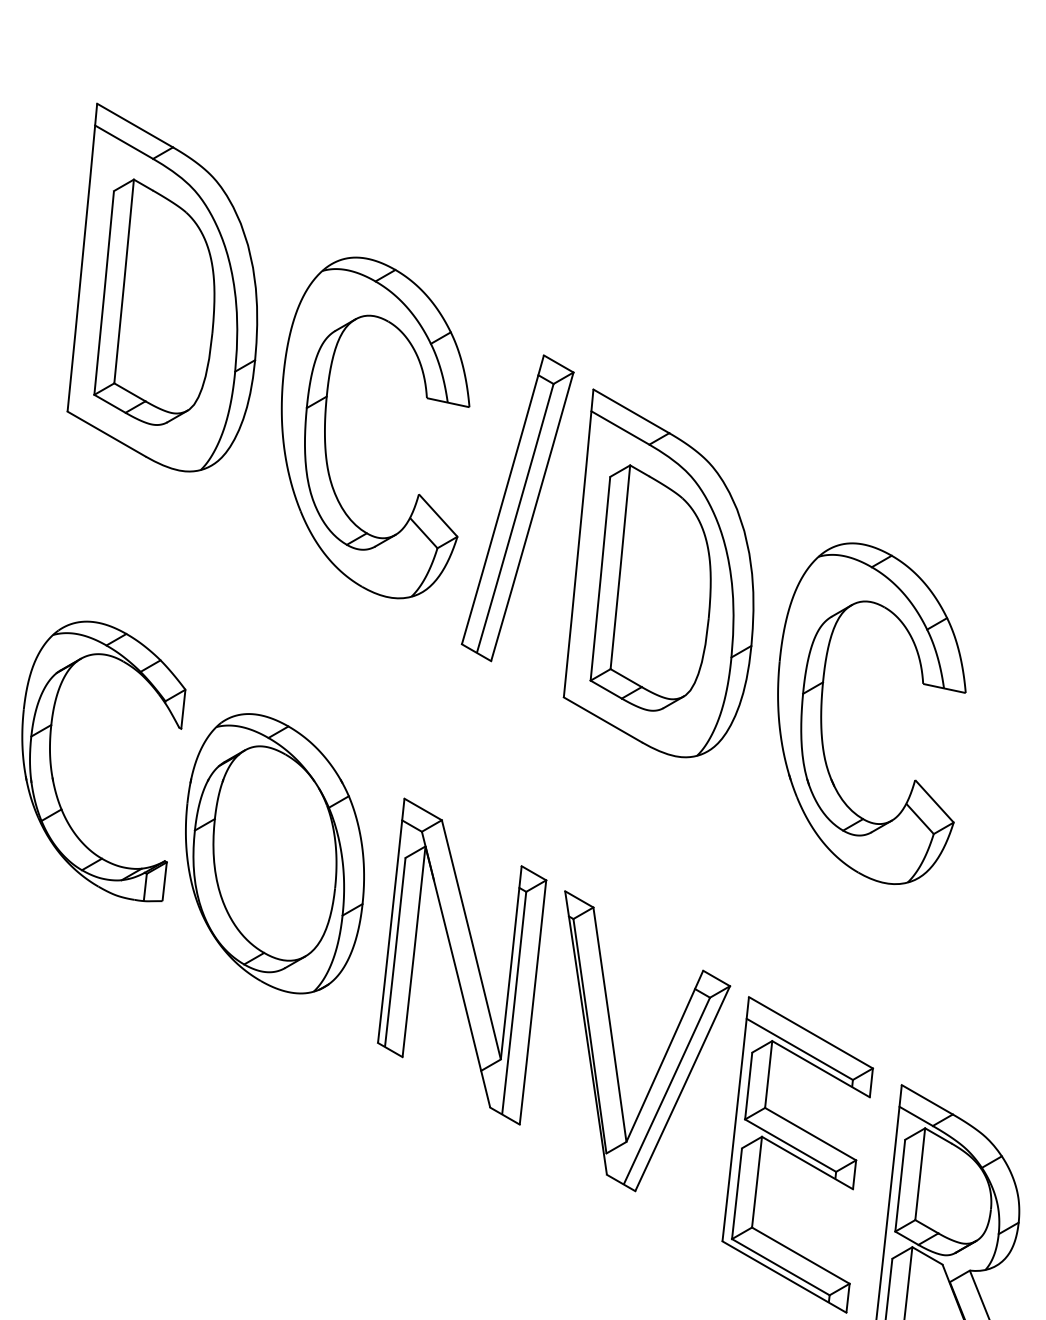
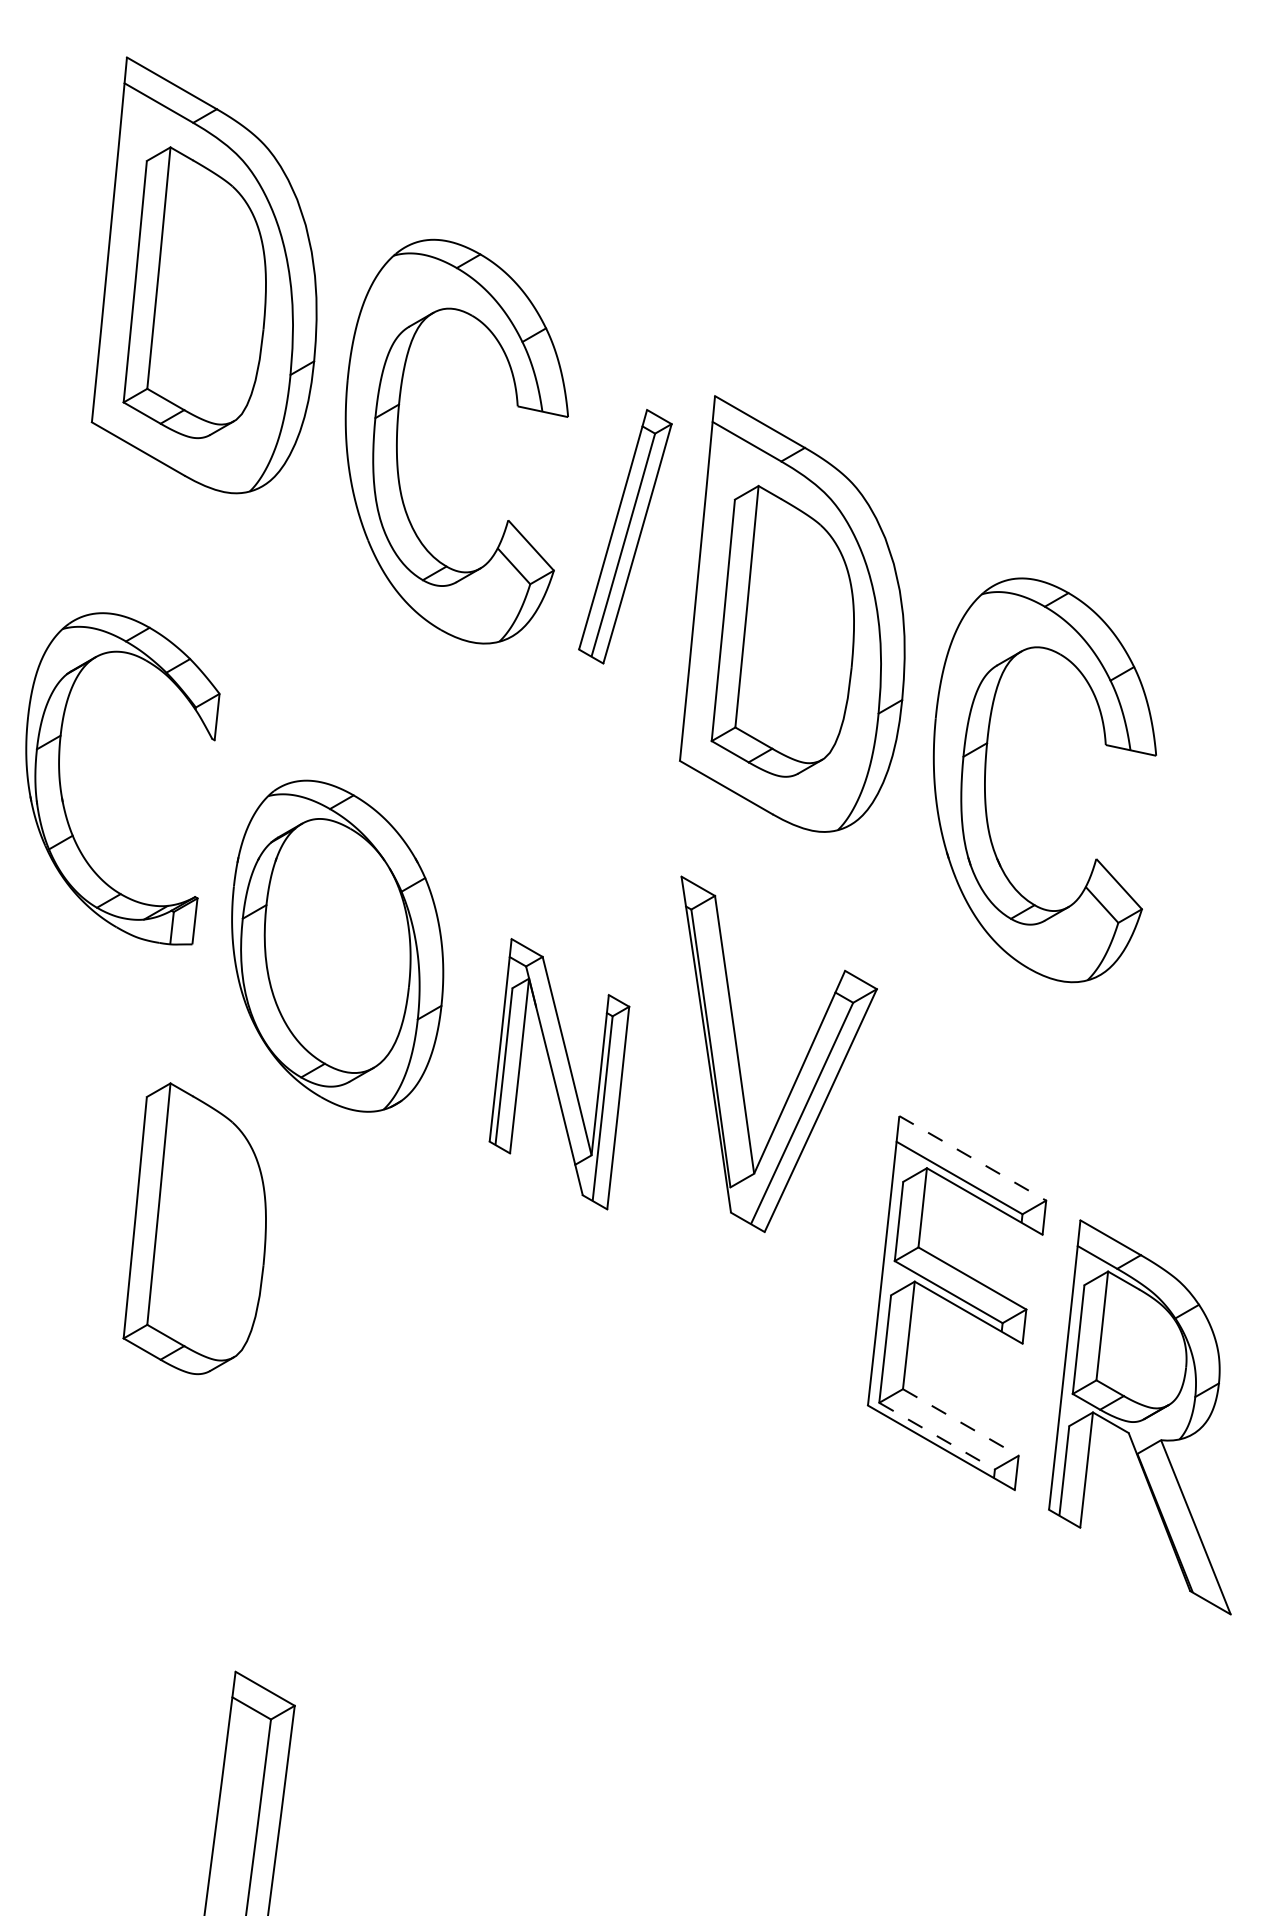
part: (517, 507) -> (625, 536), size x0.7
part: (52, 767) -> (61, 785), moved
part: (462, 961) -> (559, 1074), size x0.7
line: (810, 1032) -> (972, 1158), solid -> dashed
part: (666, 1050) -> (801, 1065), moved
part: (154, 1091) -> (194, 1228), added
line: (800, 1255) -> (960, 1422), solid -> dashed
line: (781, 1267) -> (937, 1436), solid -> dashed

